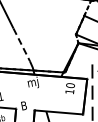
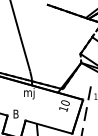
line: (22, 45) -> (25, 54), dashed -> solid

